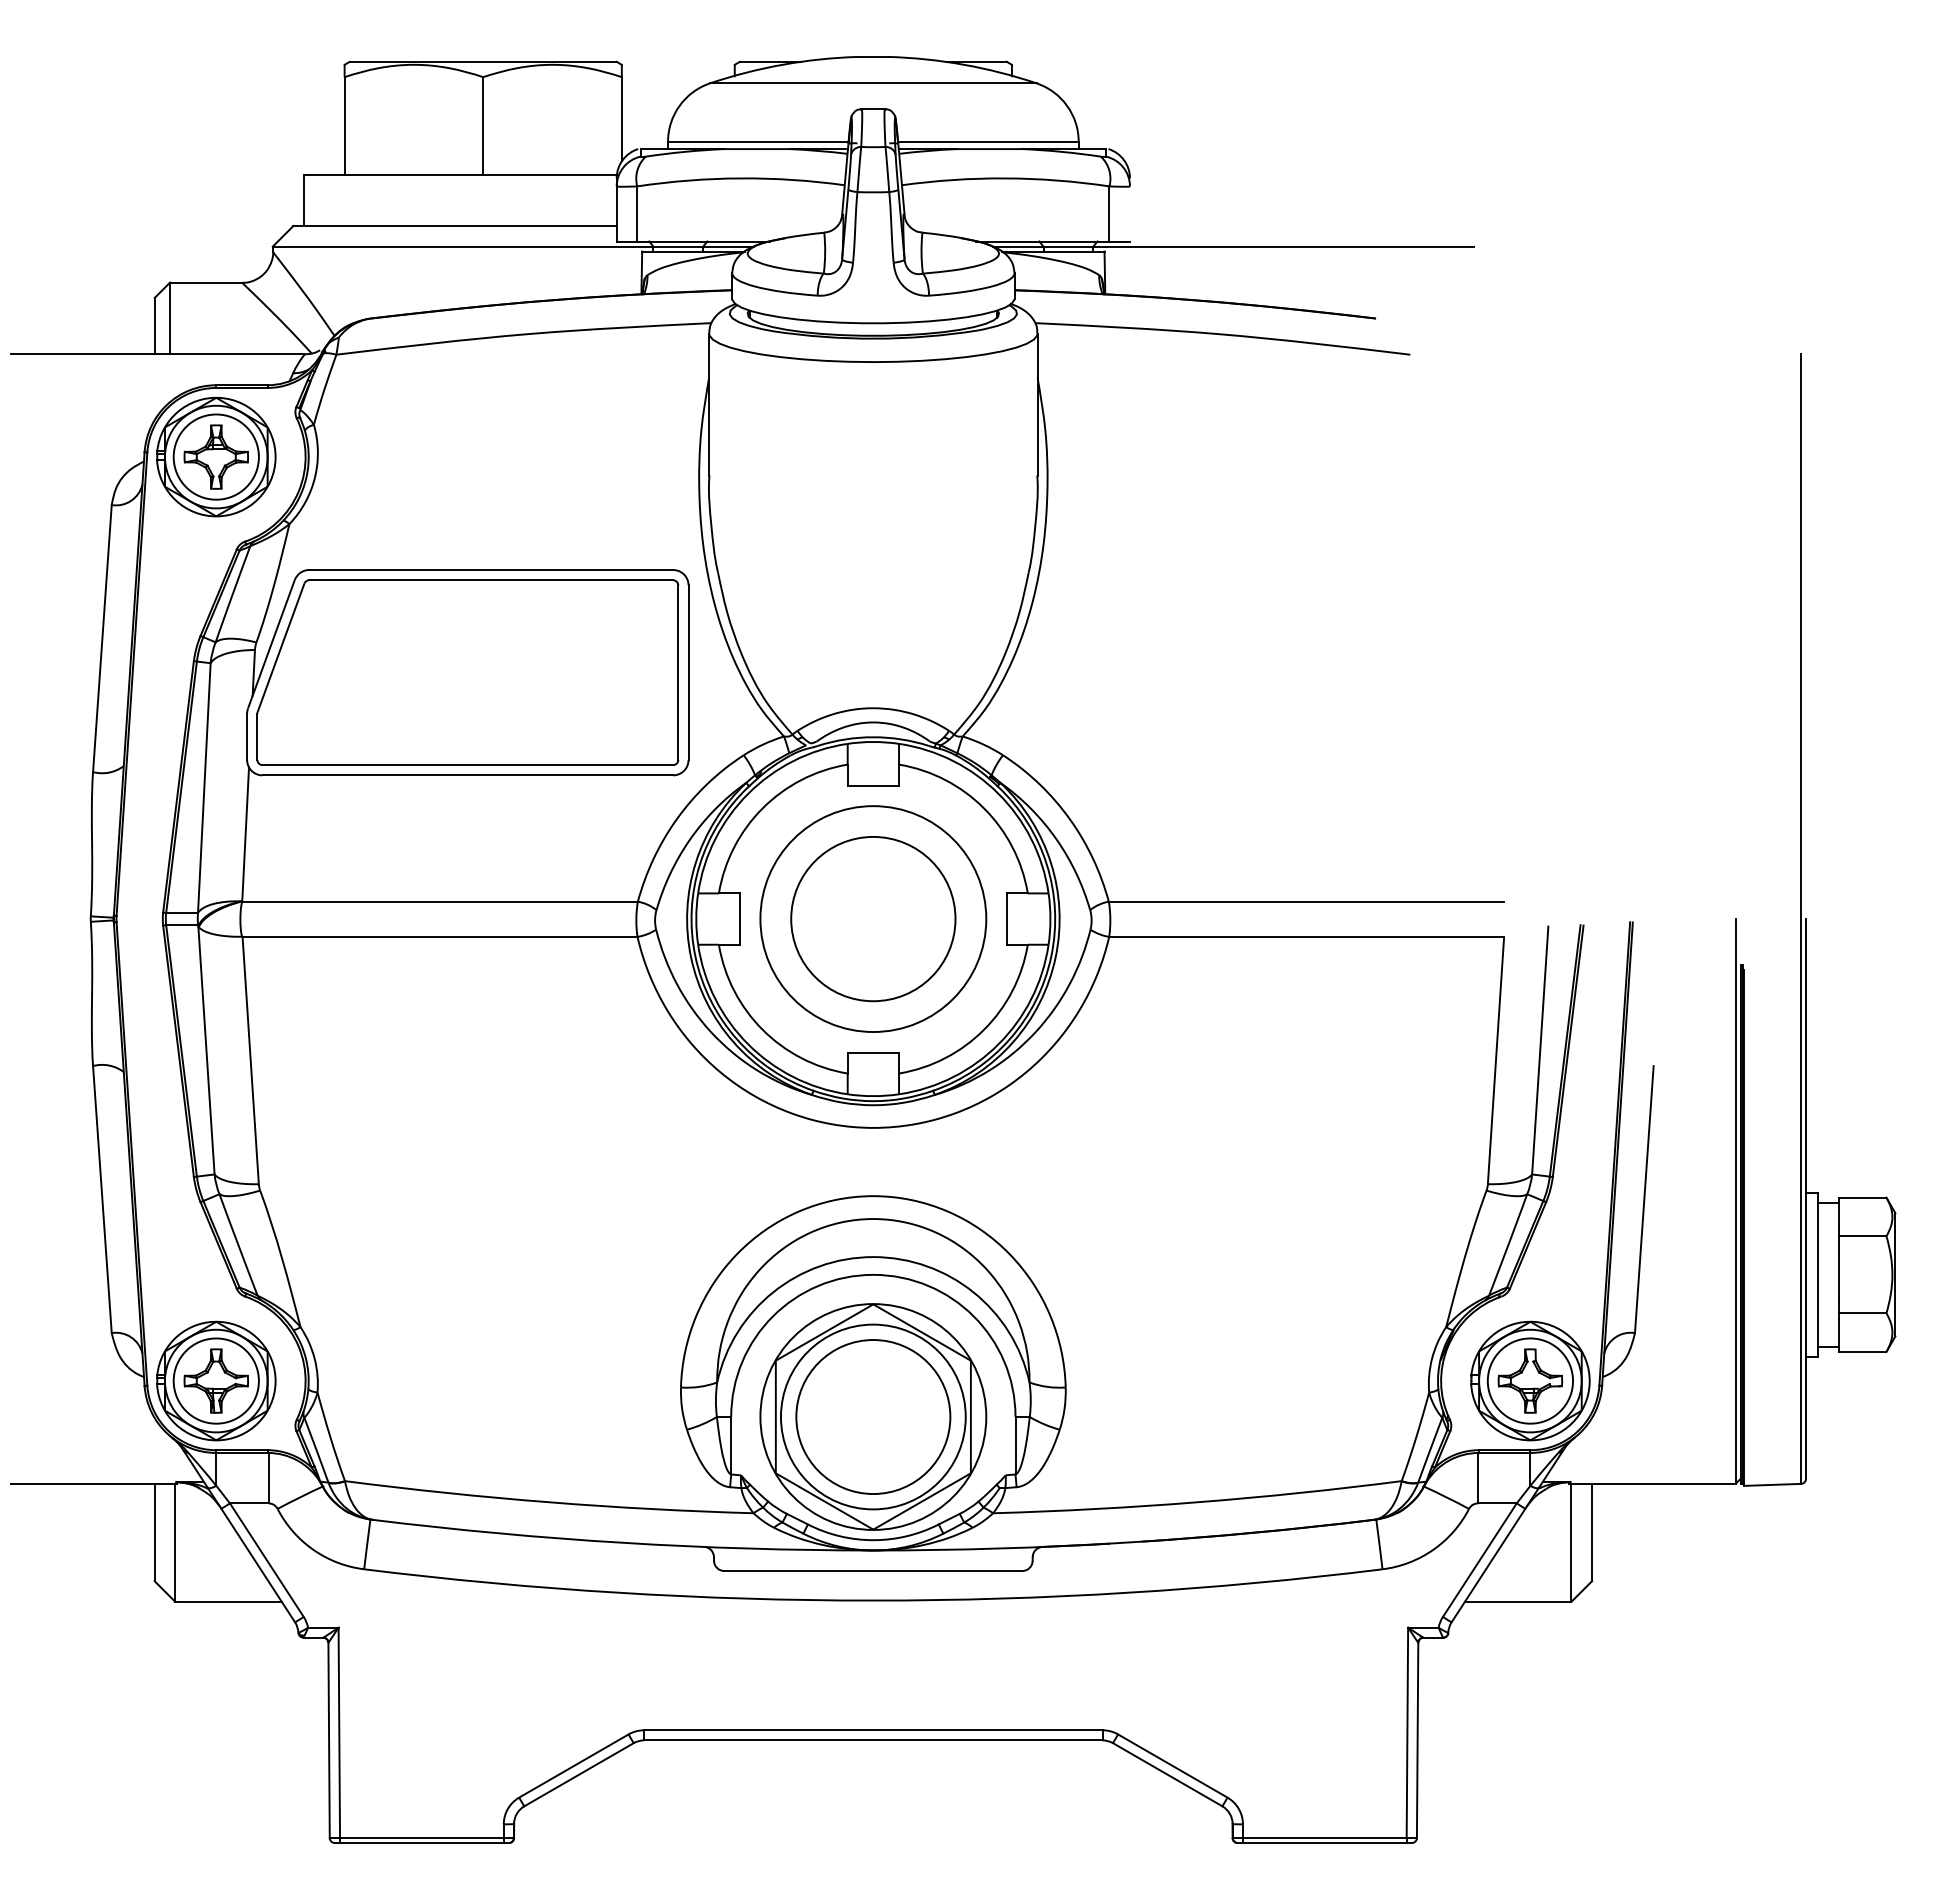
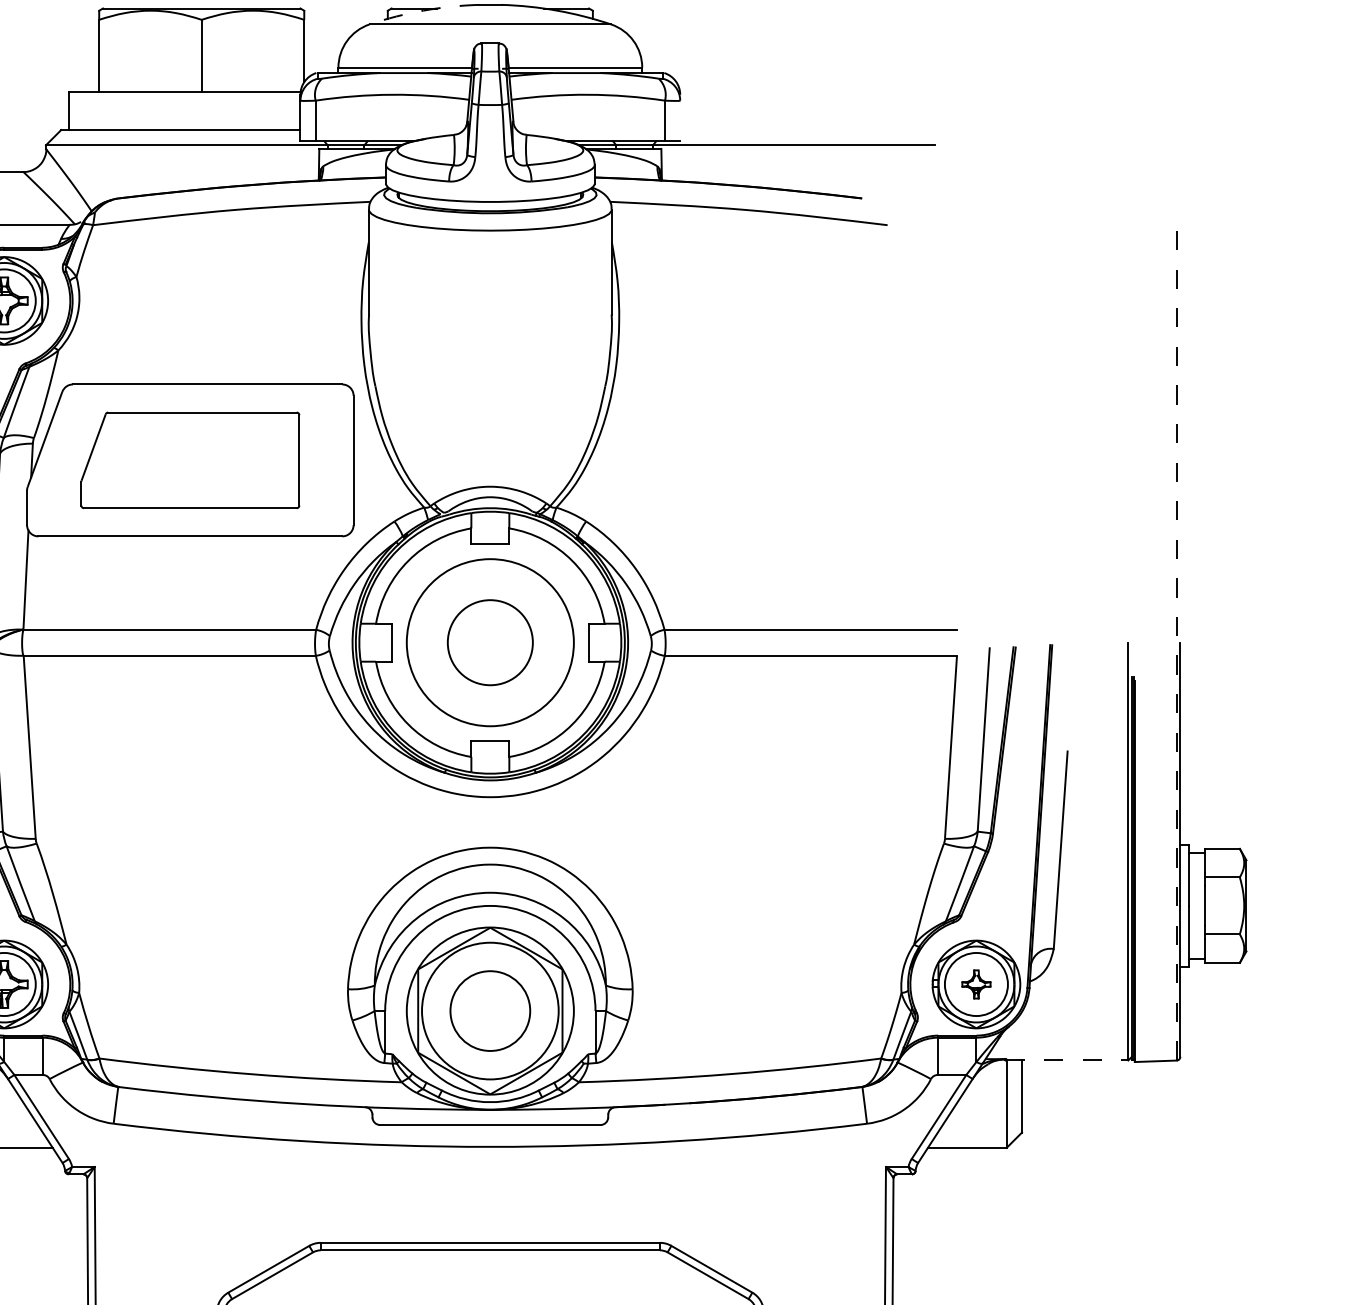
arc: (783, 64) -> (423, 10), solid -> dashed
part: (467, 672) -> (190, 460), size x0.7
circle: (873, 918) -> (490, 642), size x0.7
line: (1801, 919) -> (1176, 643), solid -> dashed
part: (1530, 1380) -> (976, 984), size x0.6
circle: (873, 1417) -> (490, 1011), size x0.7
line: (1653, 1483) -> (1067, 1060), solid -> dashed

